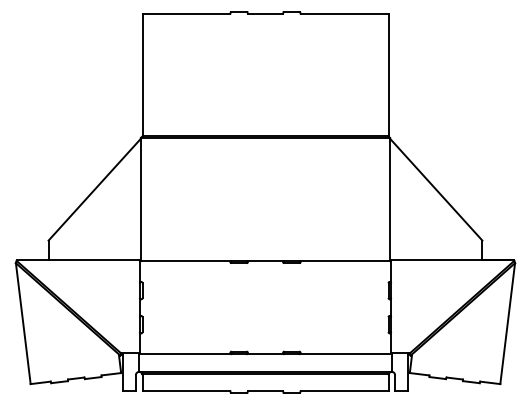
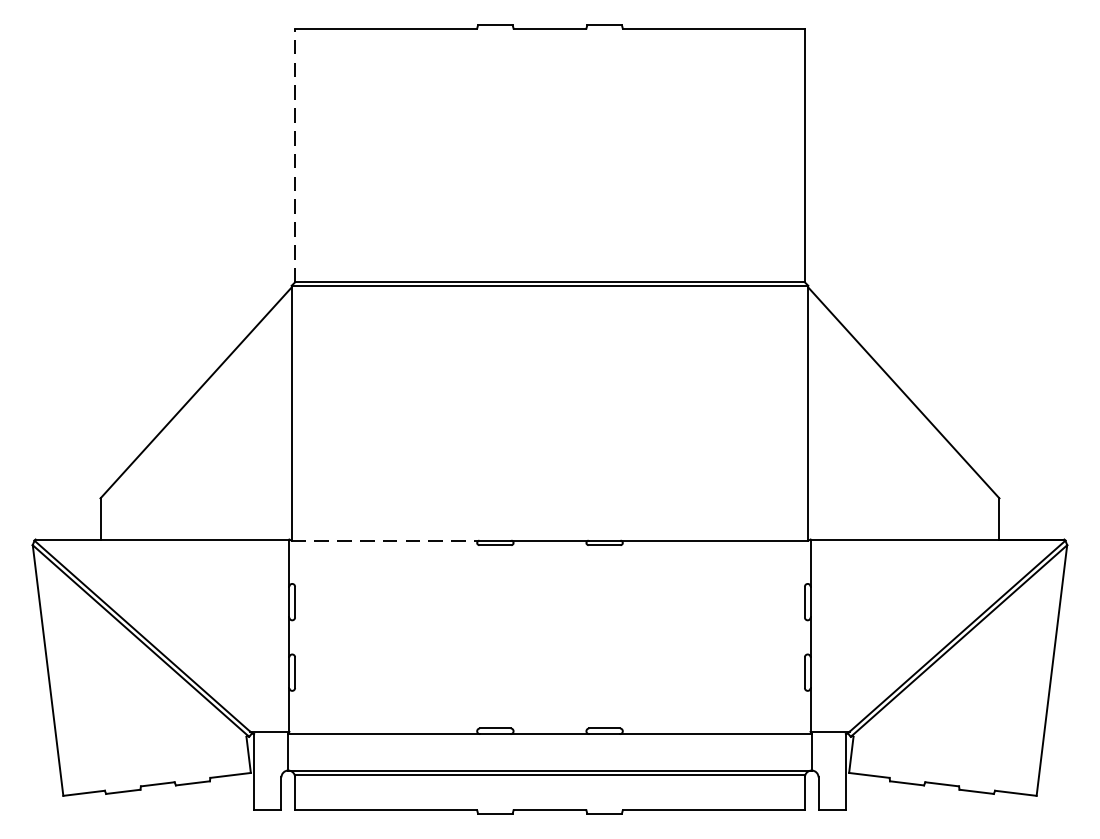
line: (142, 74) -> (295, 154), solid -> dashed
line: (186, 260) -> (386, 539), solid -> dashed

